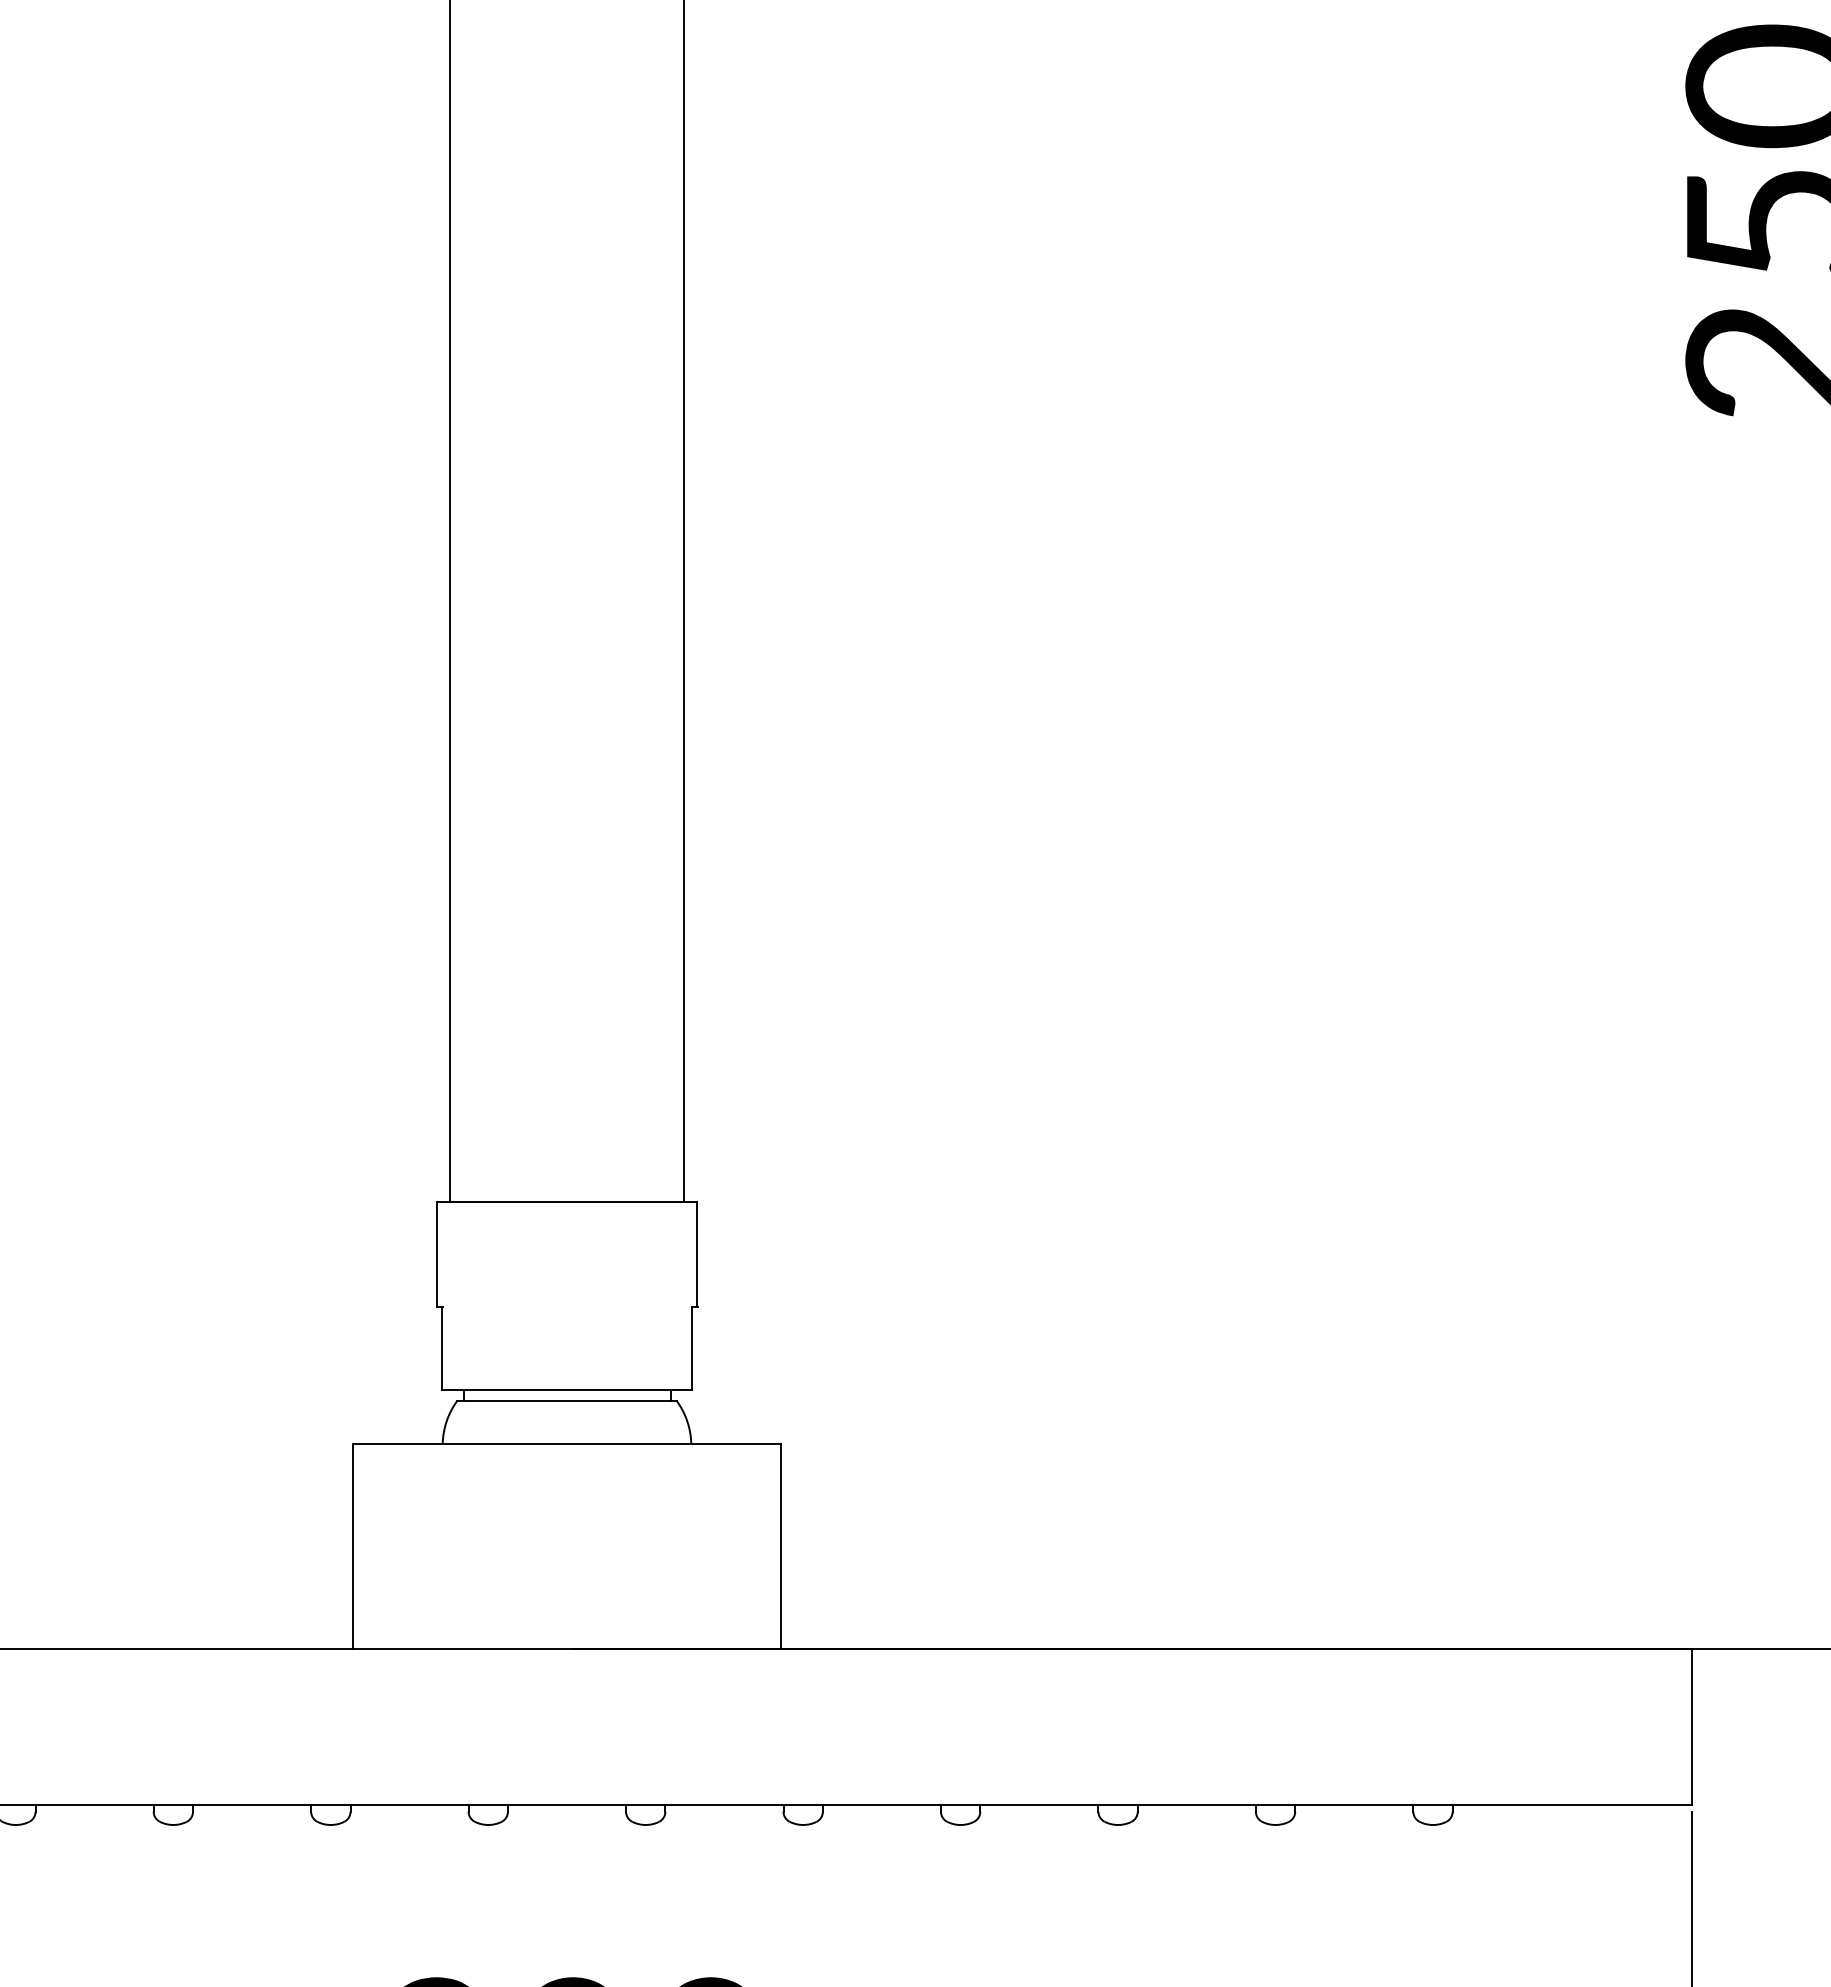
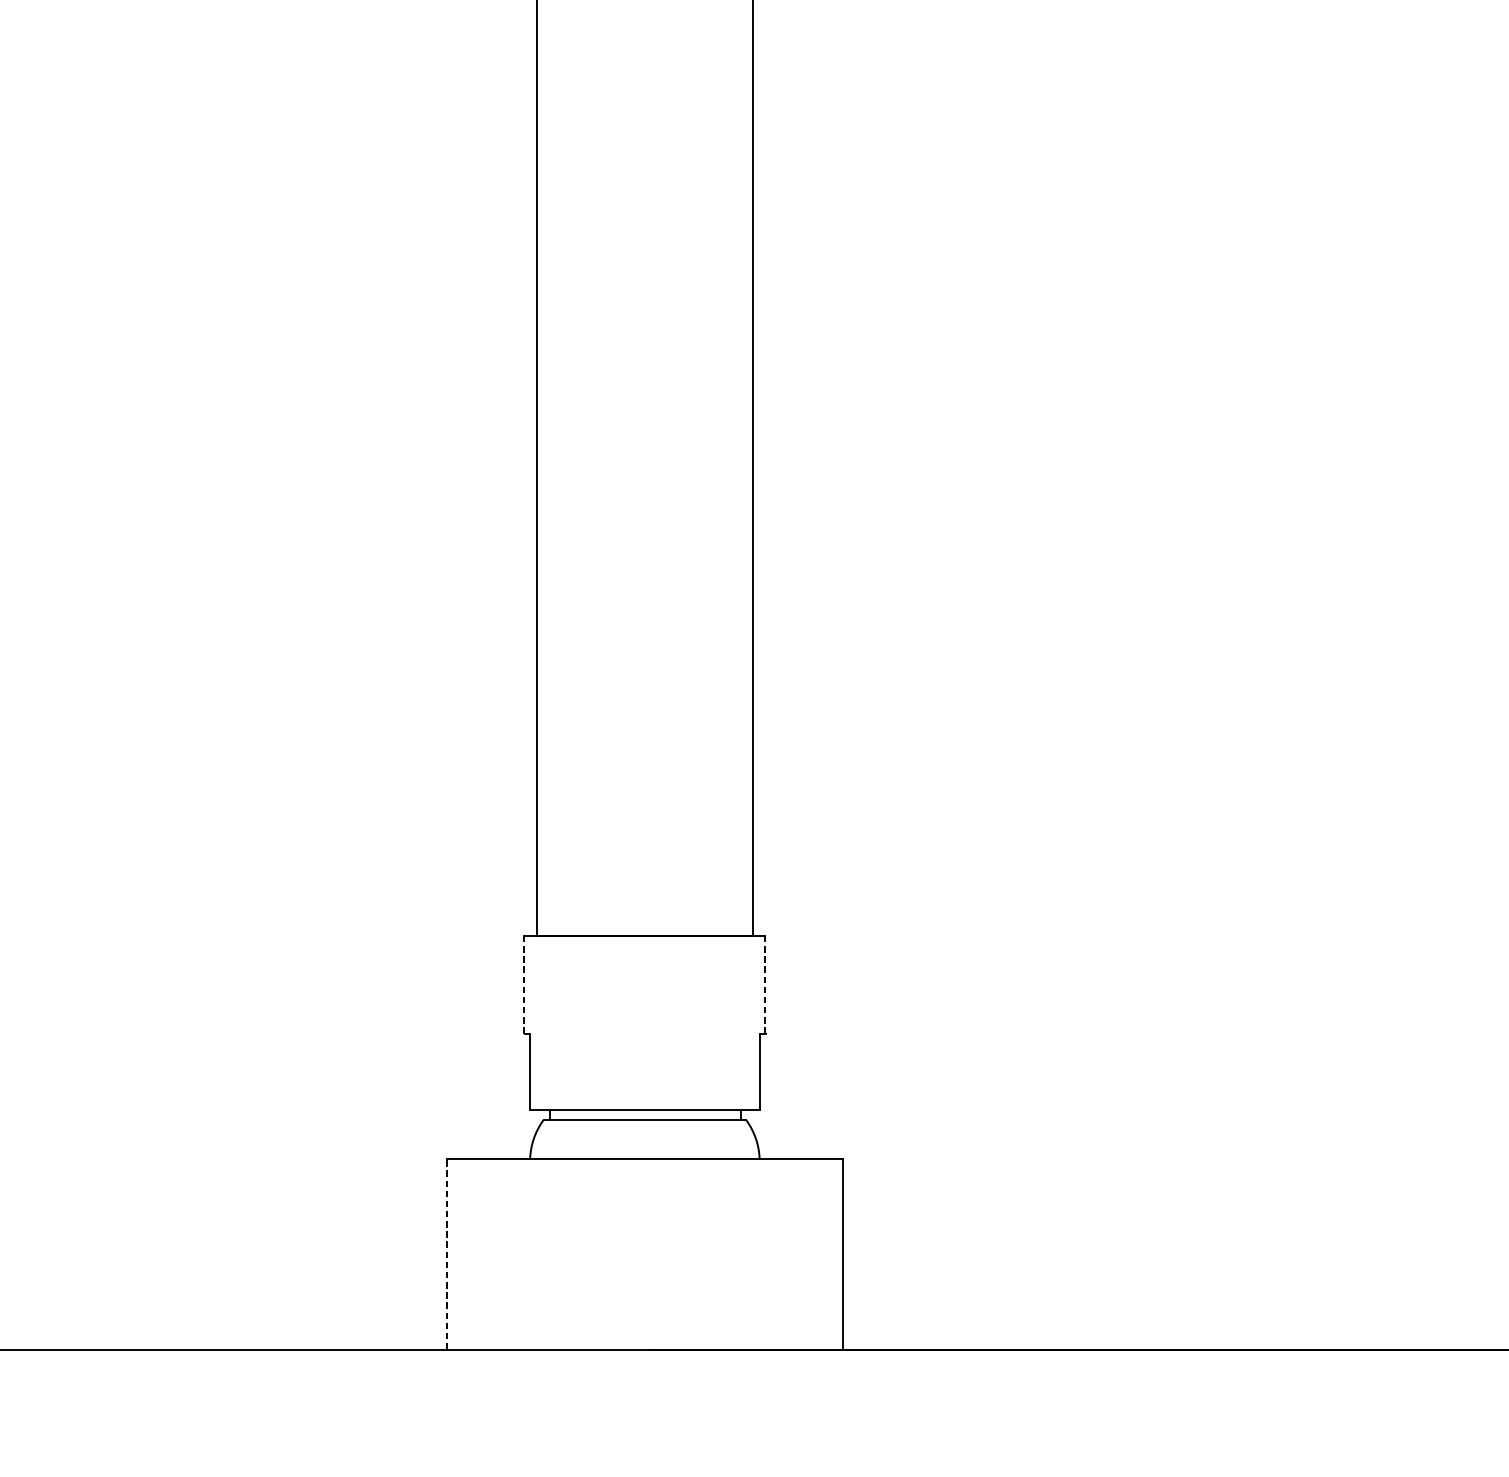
line: (436, 1254) -> (524, 984), solid -> dashed
line: (697, 1254) -> (765, 984), solid -> dashed
line: (352, 1546) -> (446, 1254), solid -> dashed

